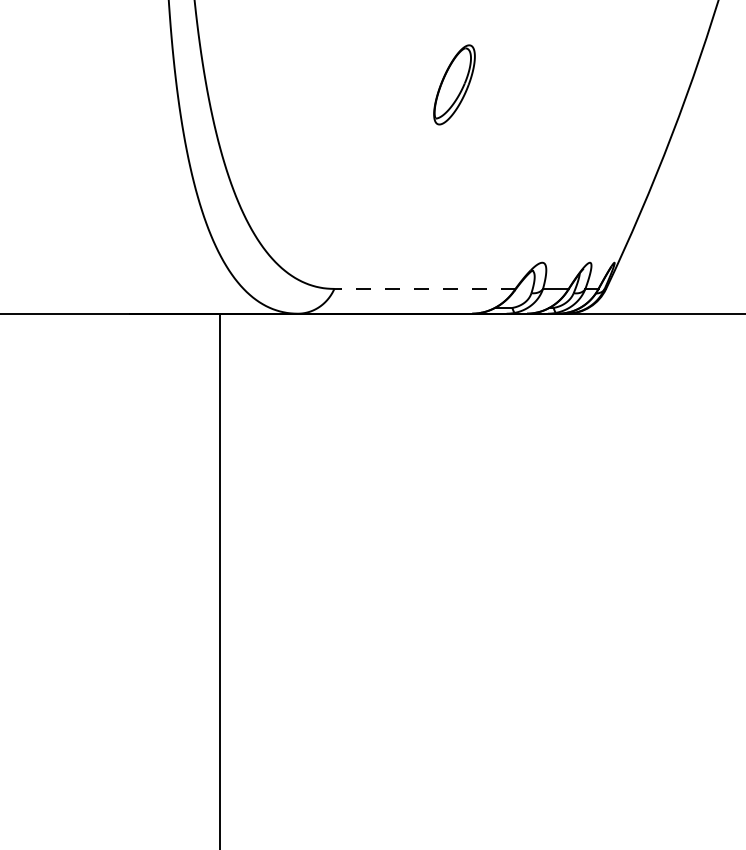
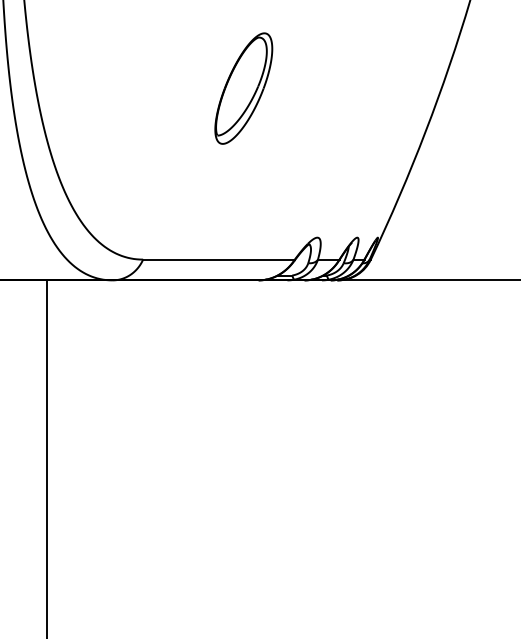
part: (454, 84) -> (243, 88), size x1.67
line: (424, 288) -> (218, 259), dashed -> solid

